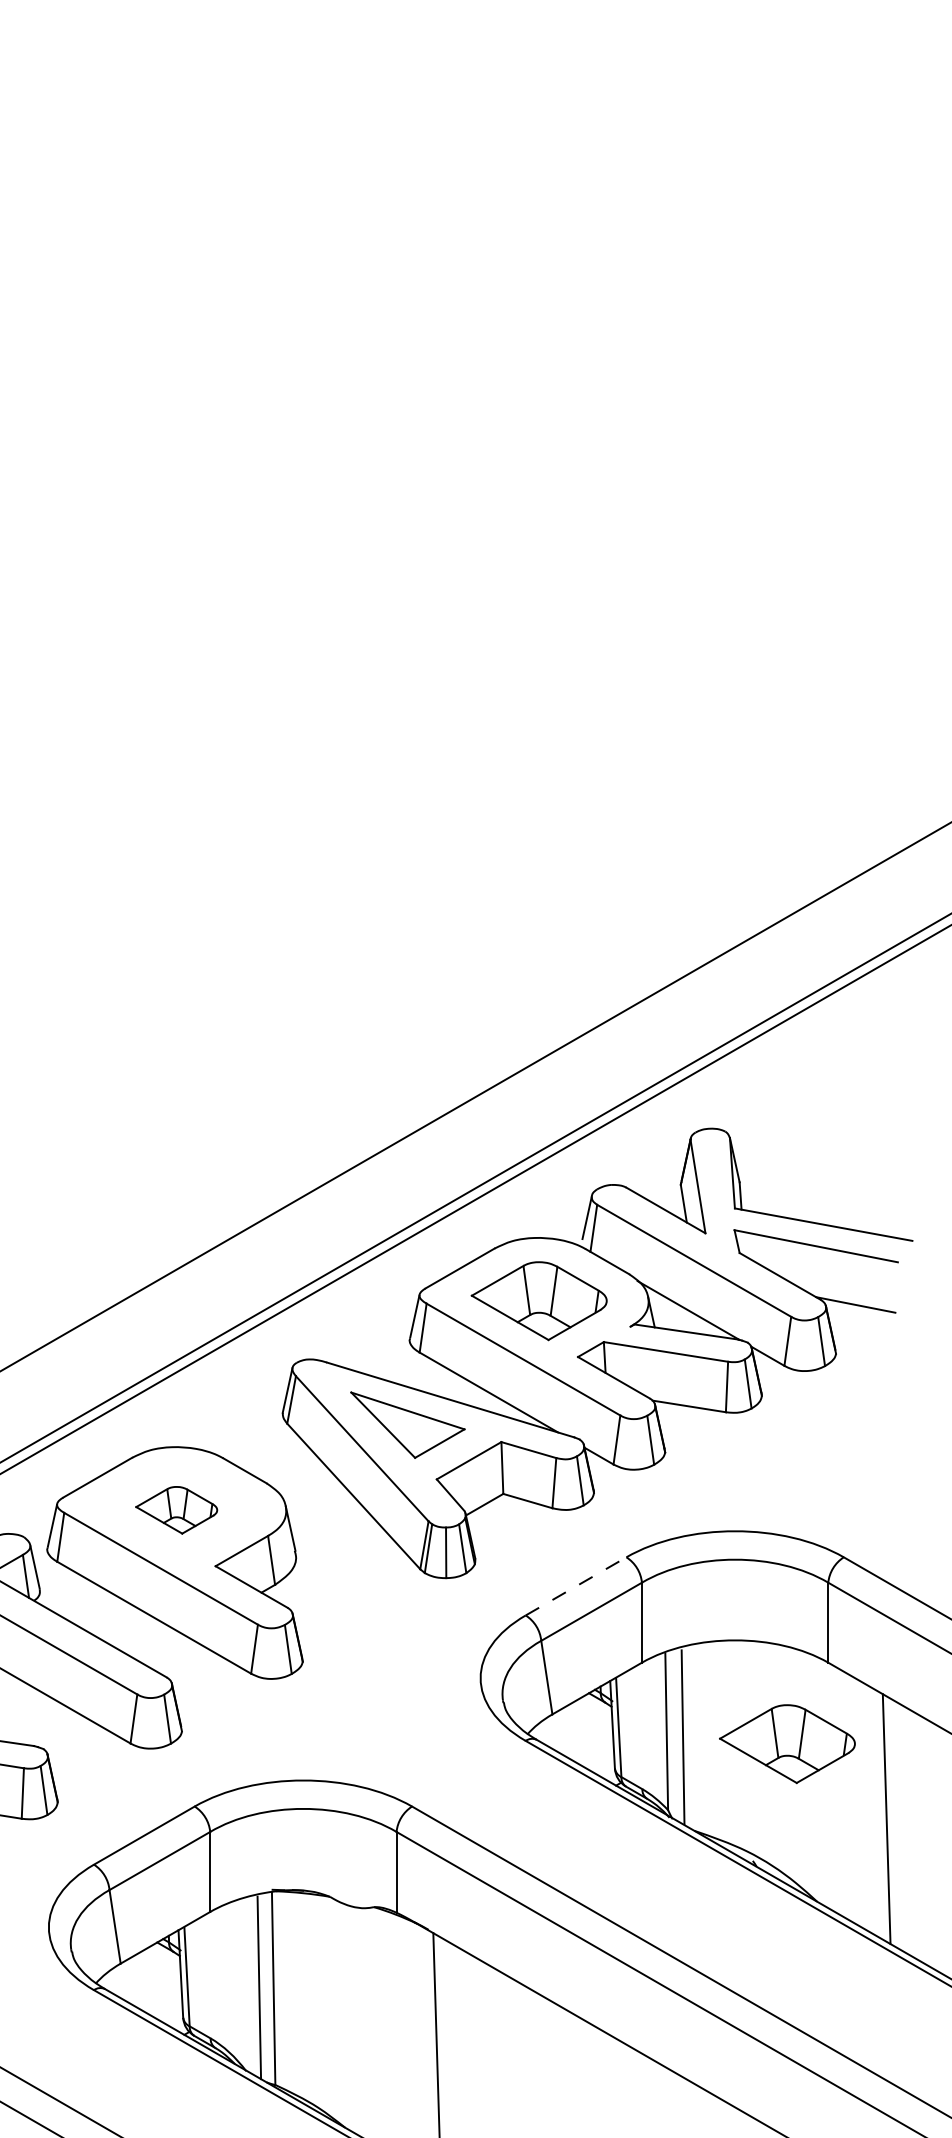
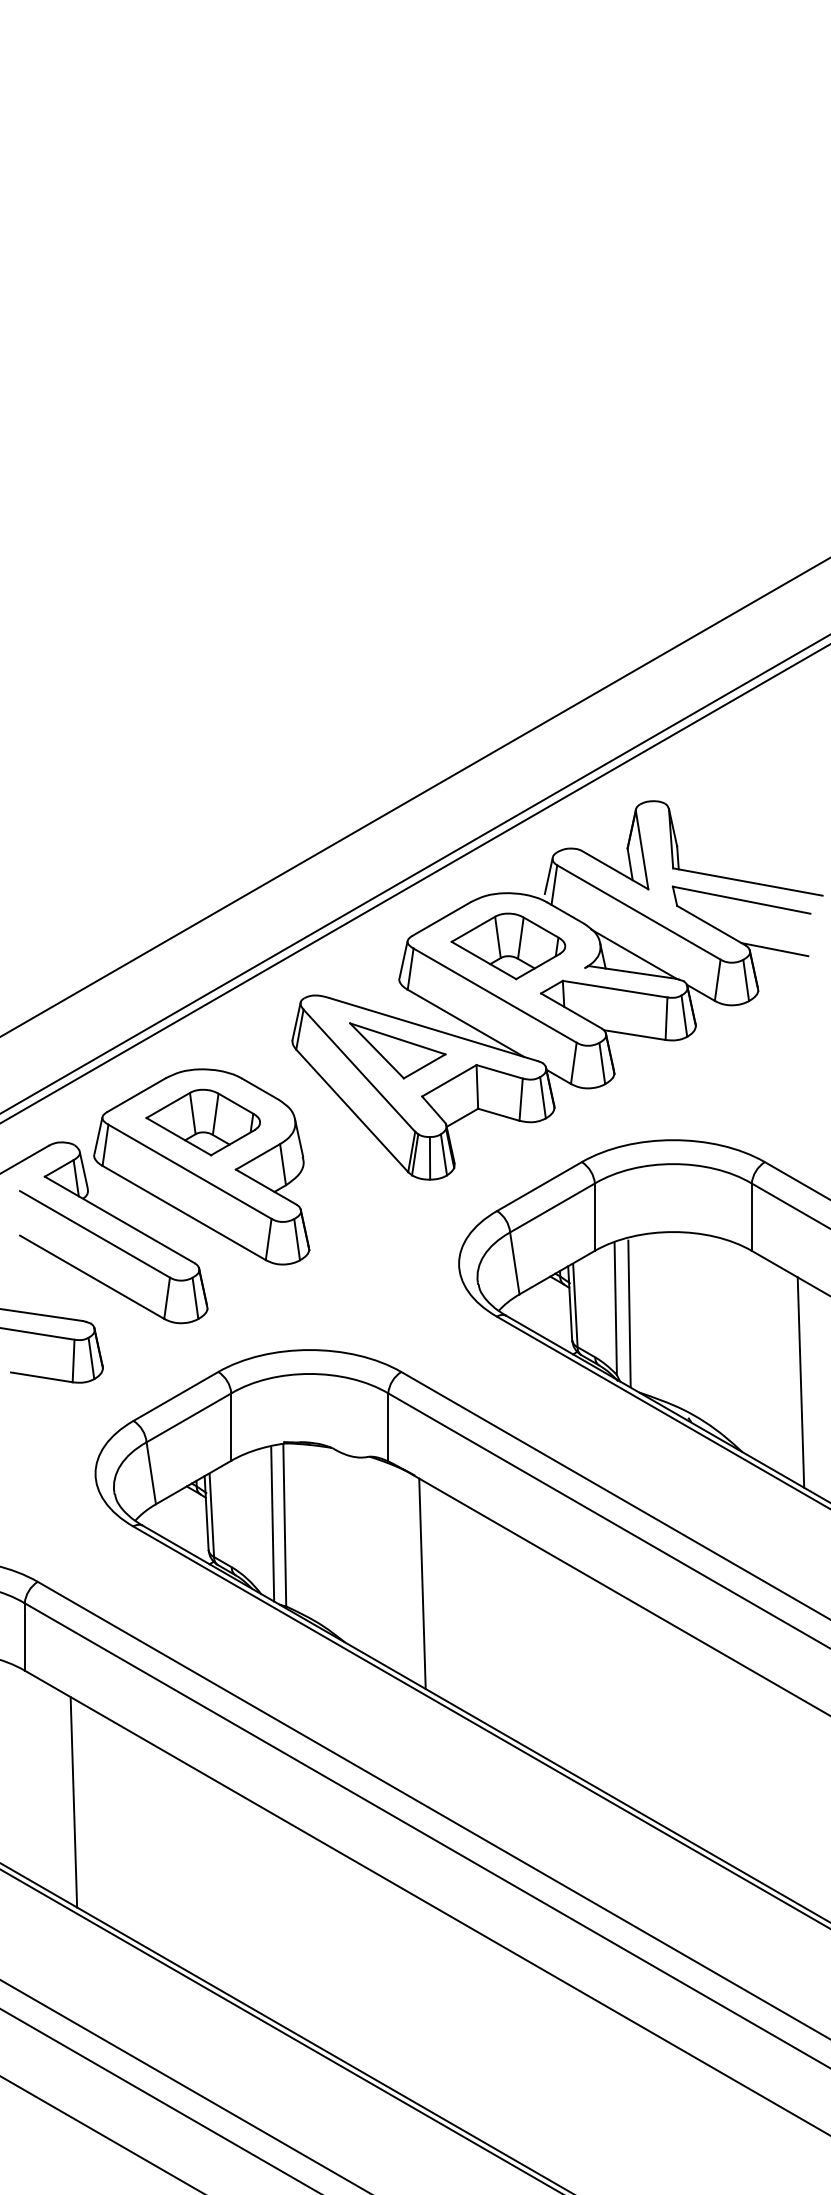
part: (175, 1510) -> (202, 1122), size x1.67
line: (576, 1586) -> (539, 1186), dashed -> solid
part: (787, 1744) -> (717, 1319), removed

